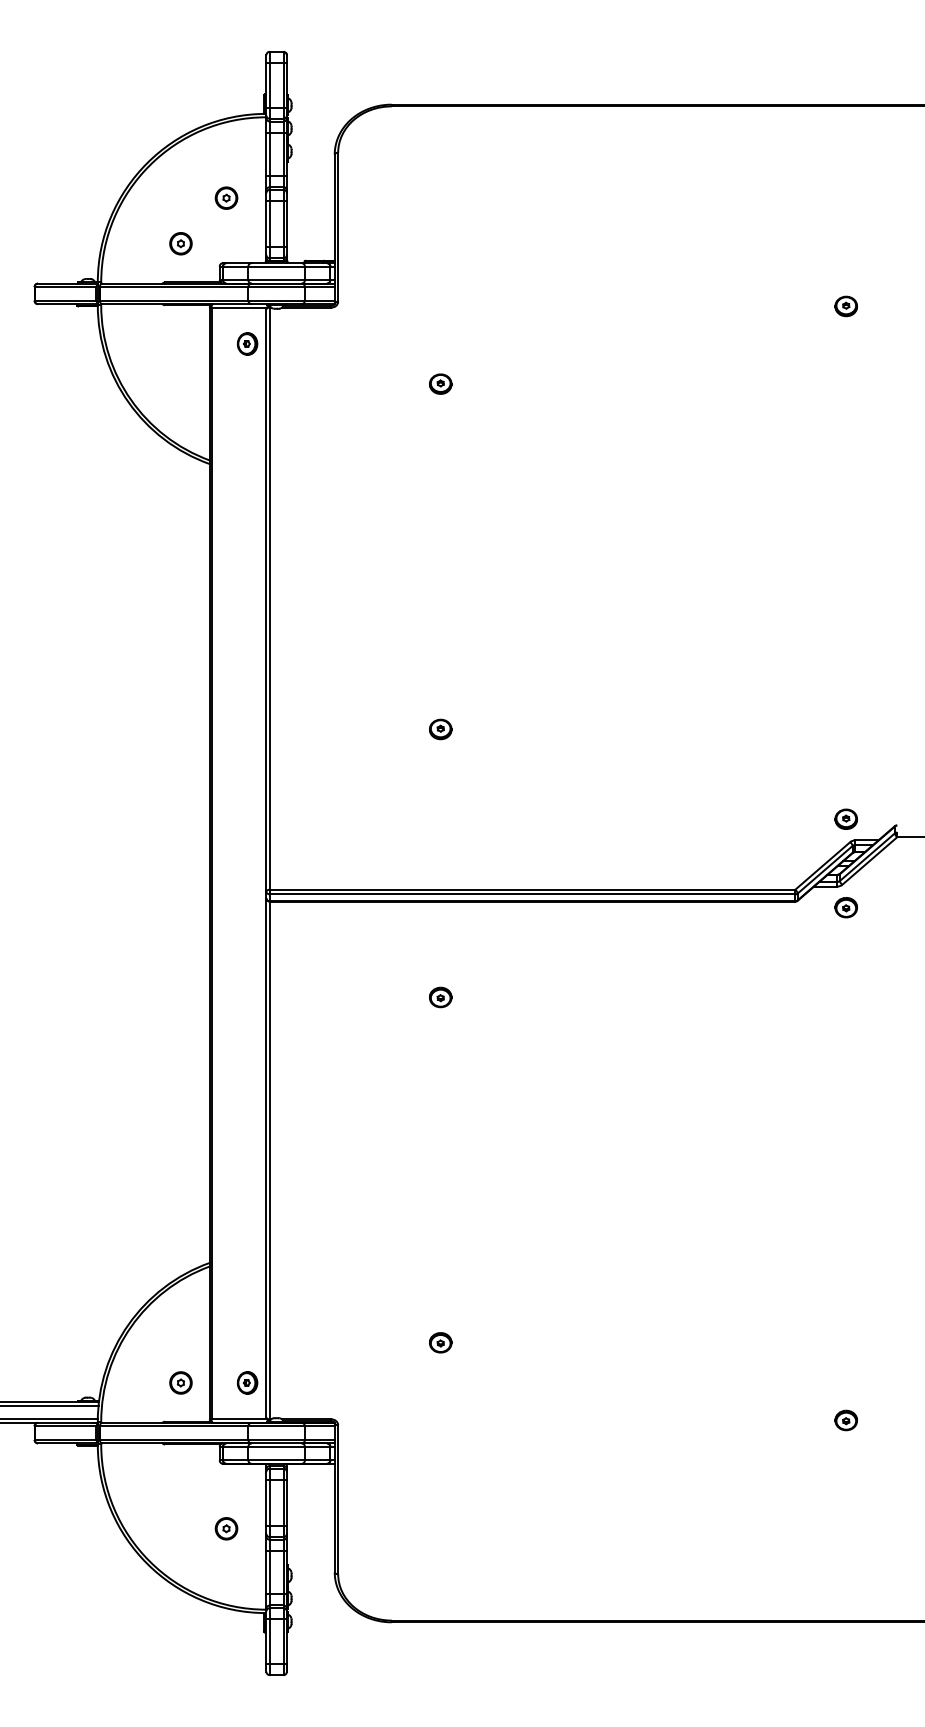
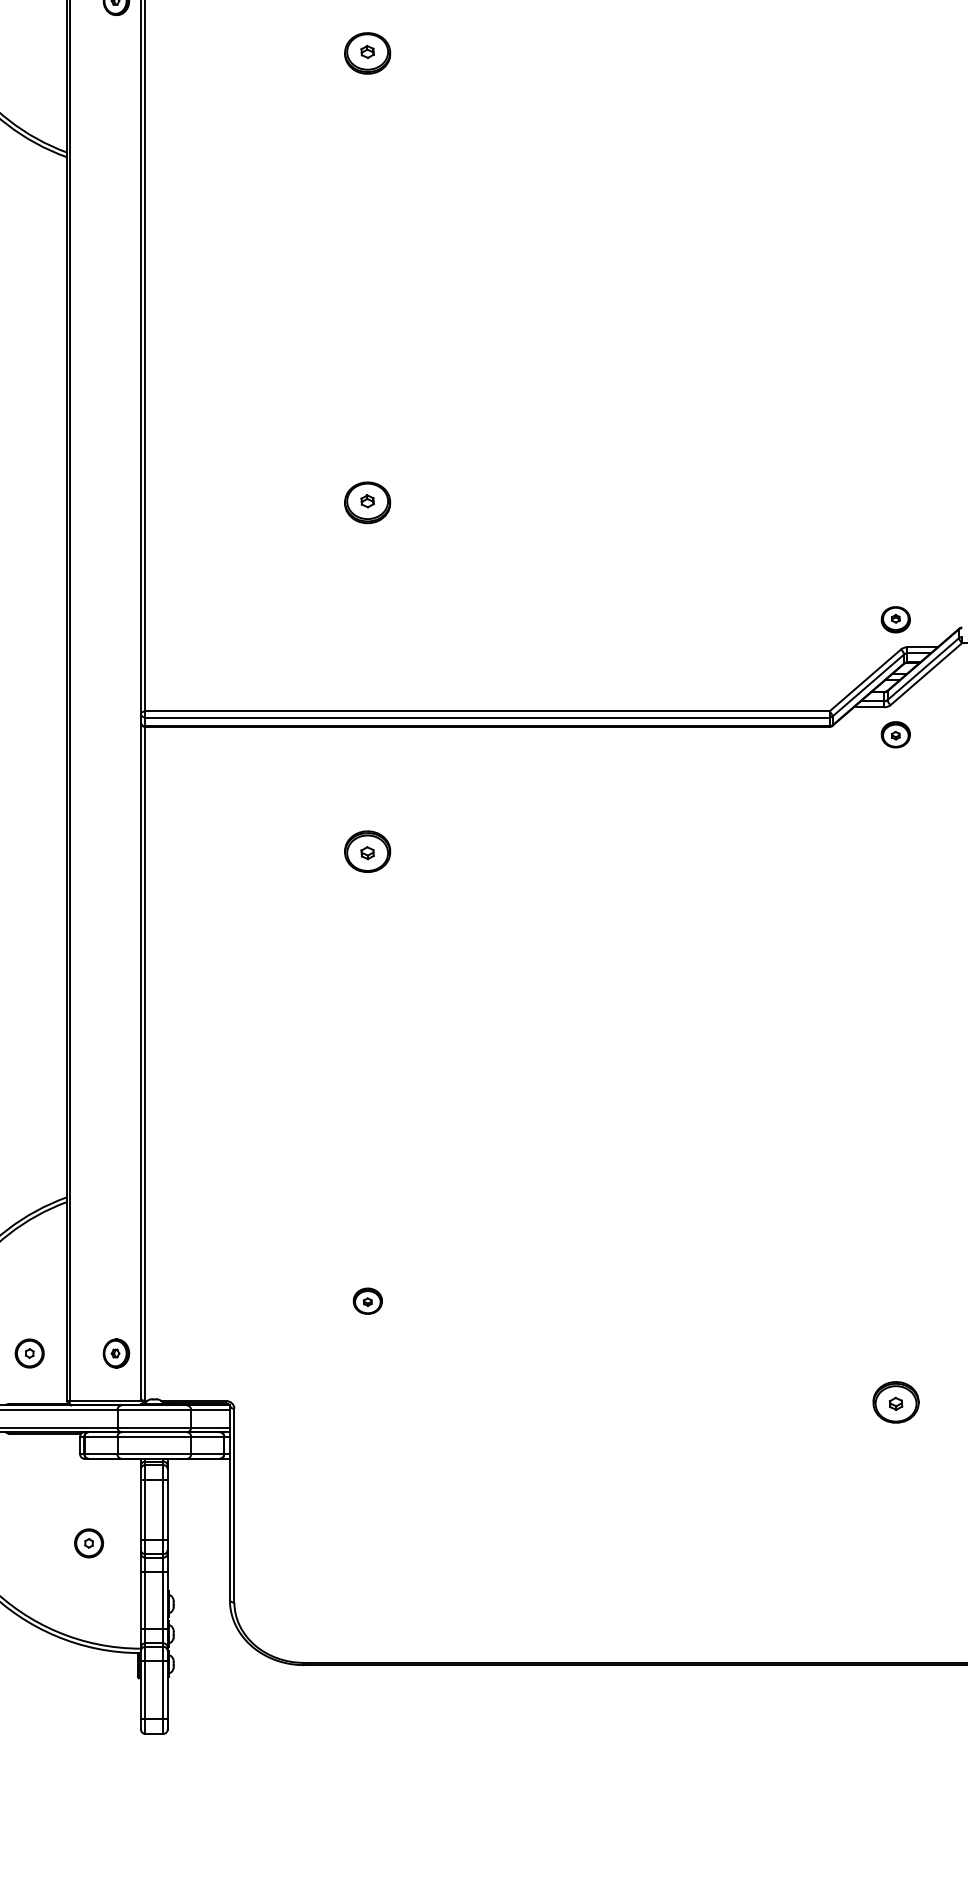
part: (440, 383) -> (367, 52), size x1.6
part: (440, 729) -> (367, 502), size x1.6
part: (440, 997) -> (367, 851), size x1.6
part: (845, 1420) -> (894, 1402), size x1.6

